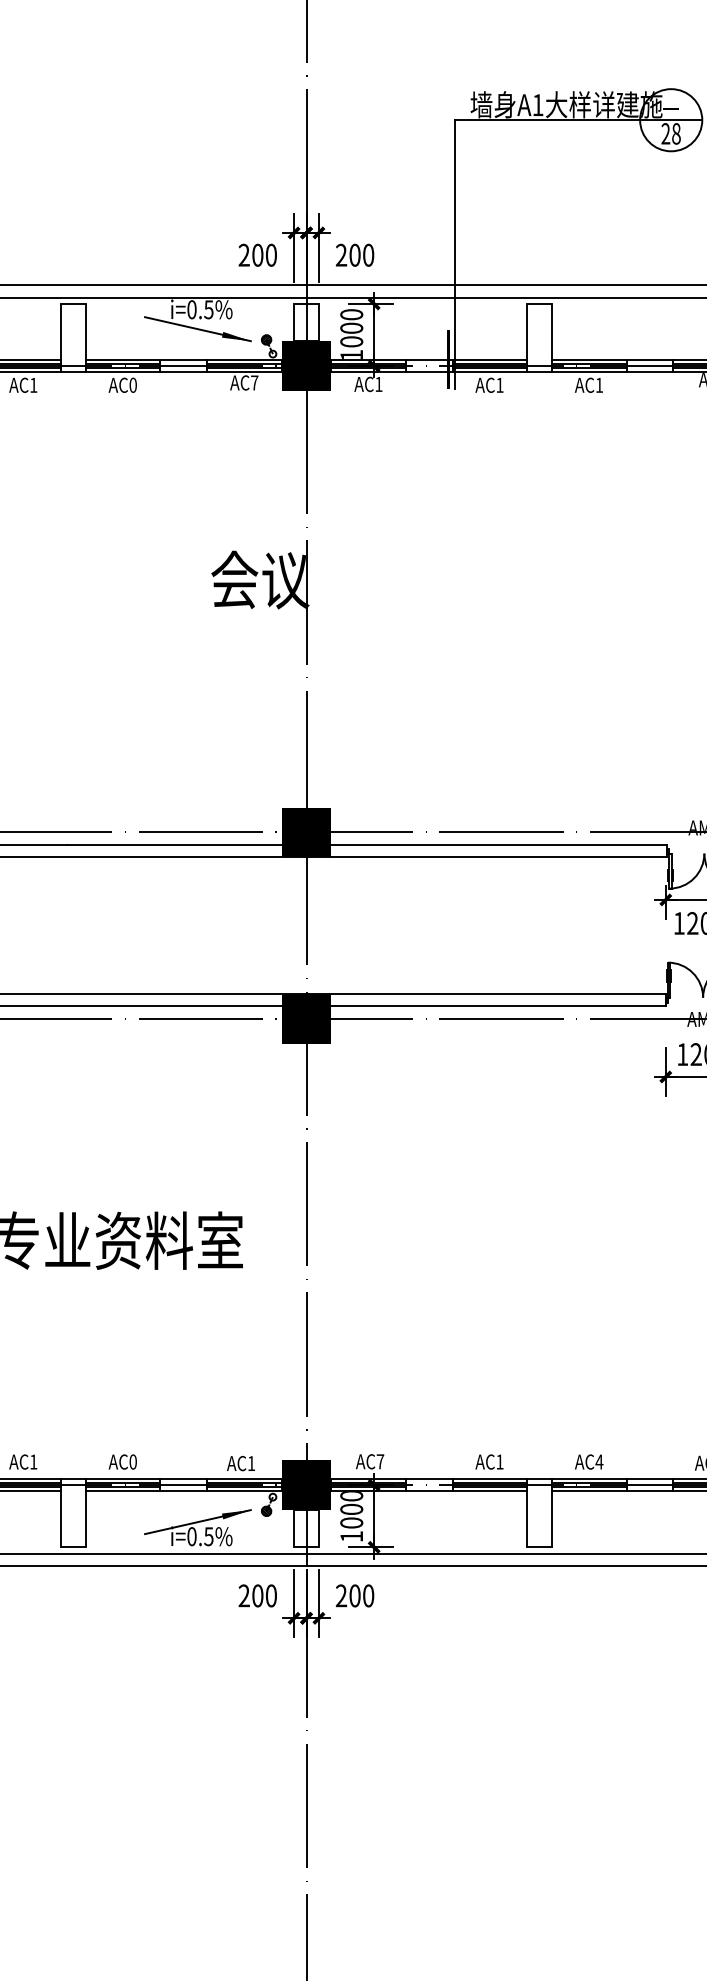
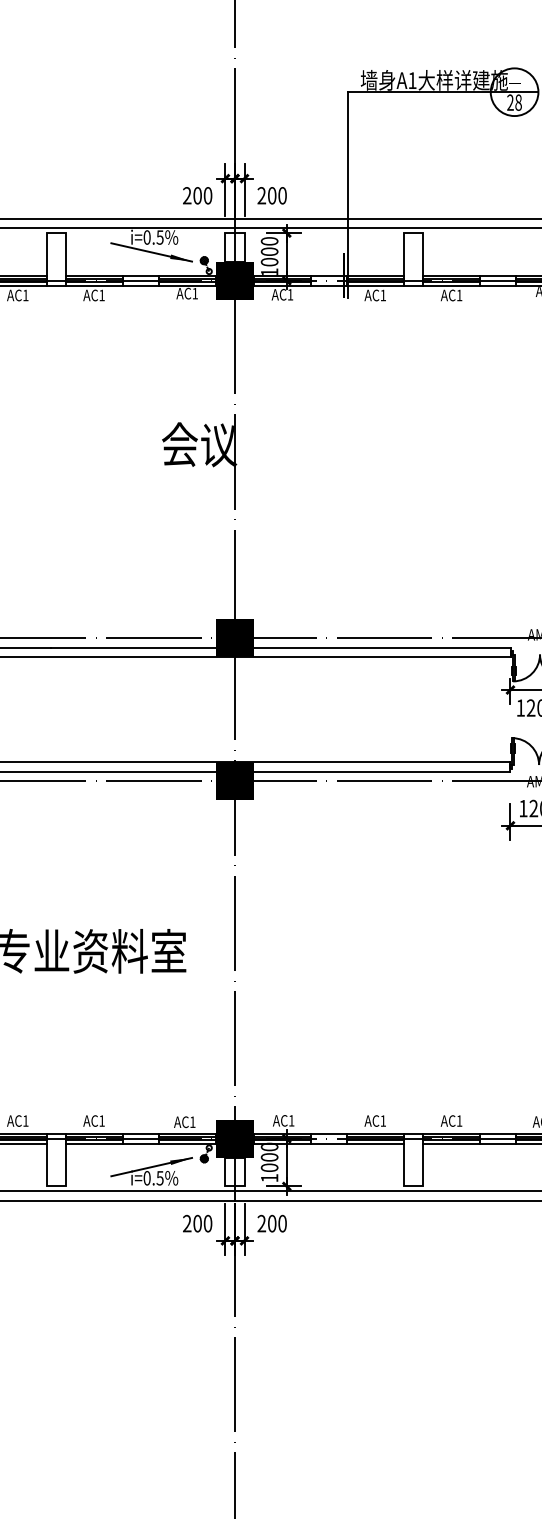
text: (255, 382) -> (195, 293), AC7 -> AC1
text: (132, 385) -> (101, 295), AC0 -> AC1
text: (132, 1461) -> (101, 1120), AC0 -> AC1
text: (380, 1461) -> (291, 1120), AC7 -> AC1
text: (599, 1461) -> (459, 1120), AC4 -> AC1

